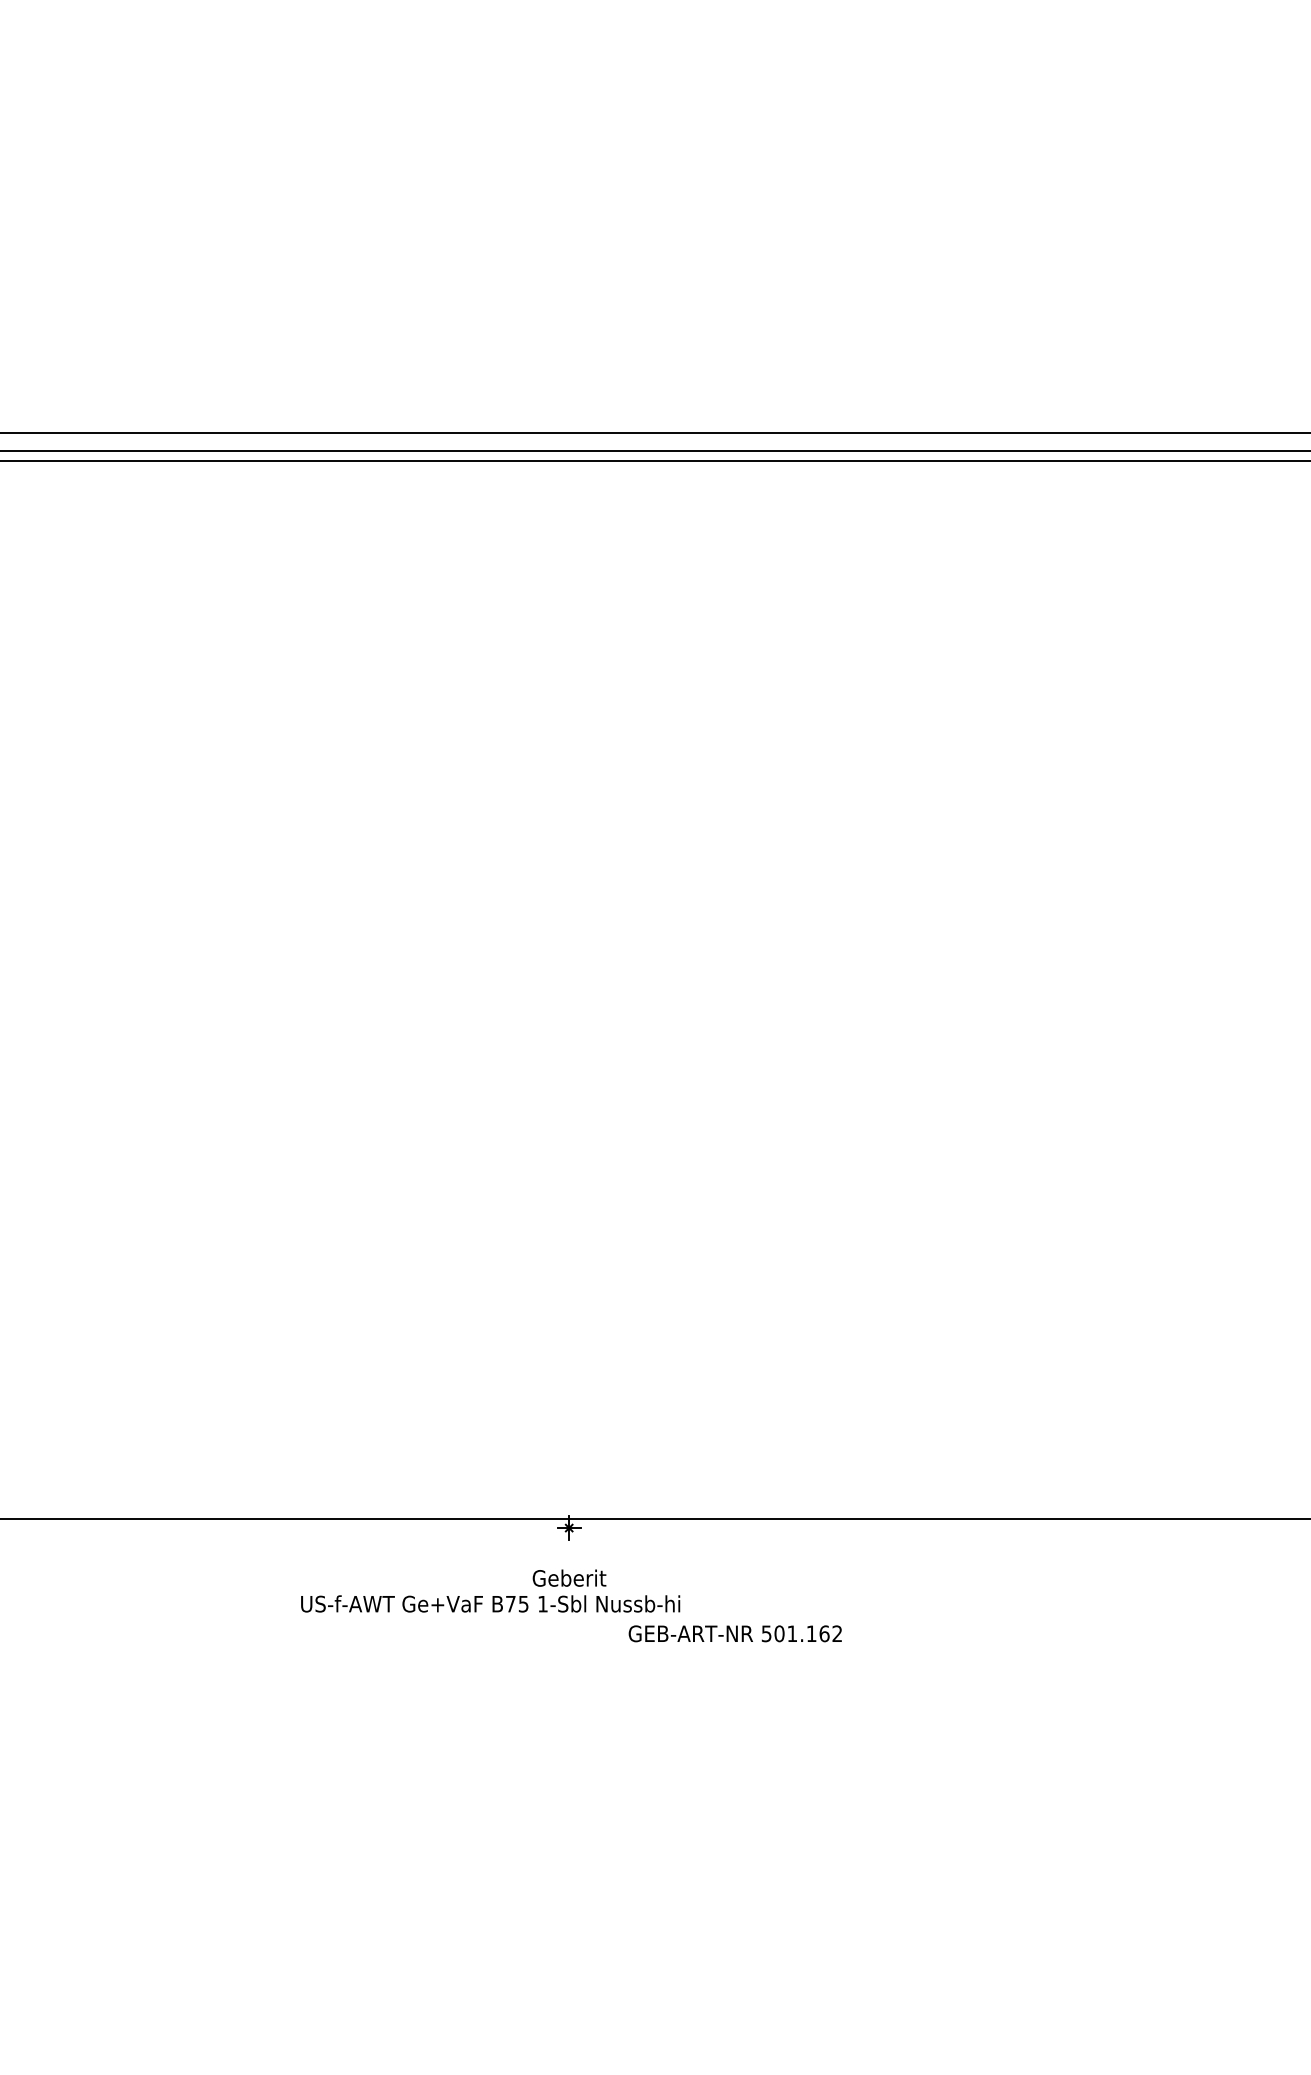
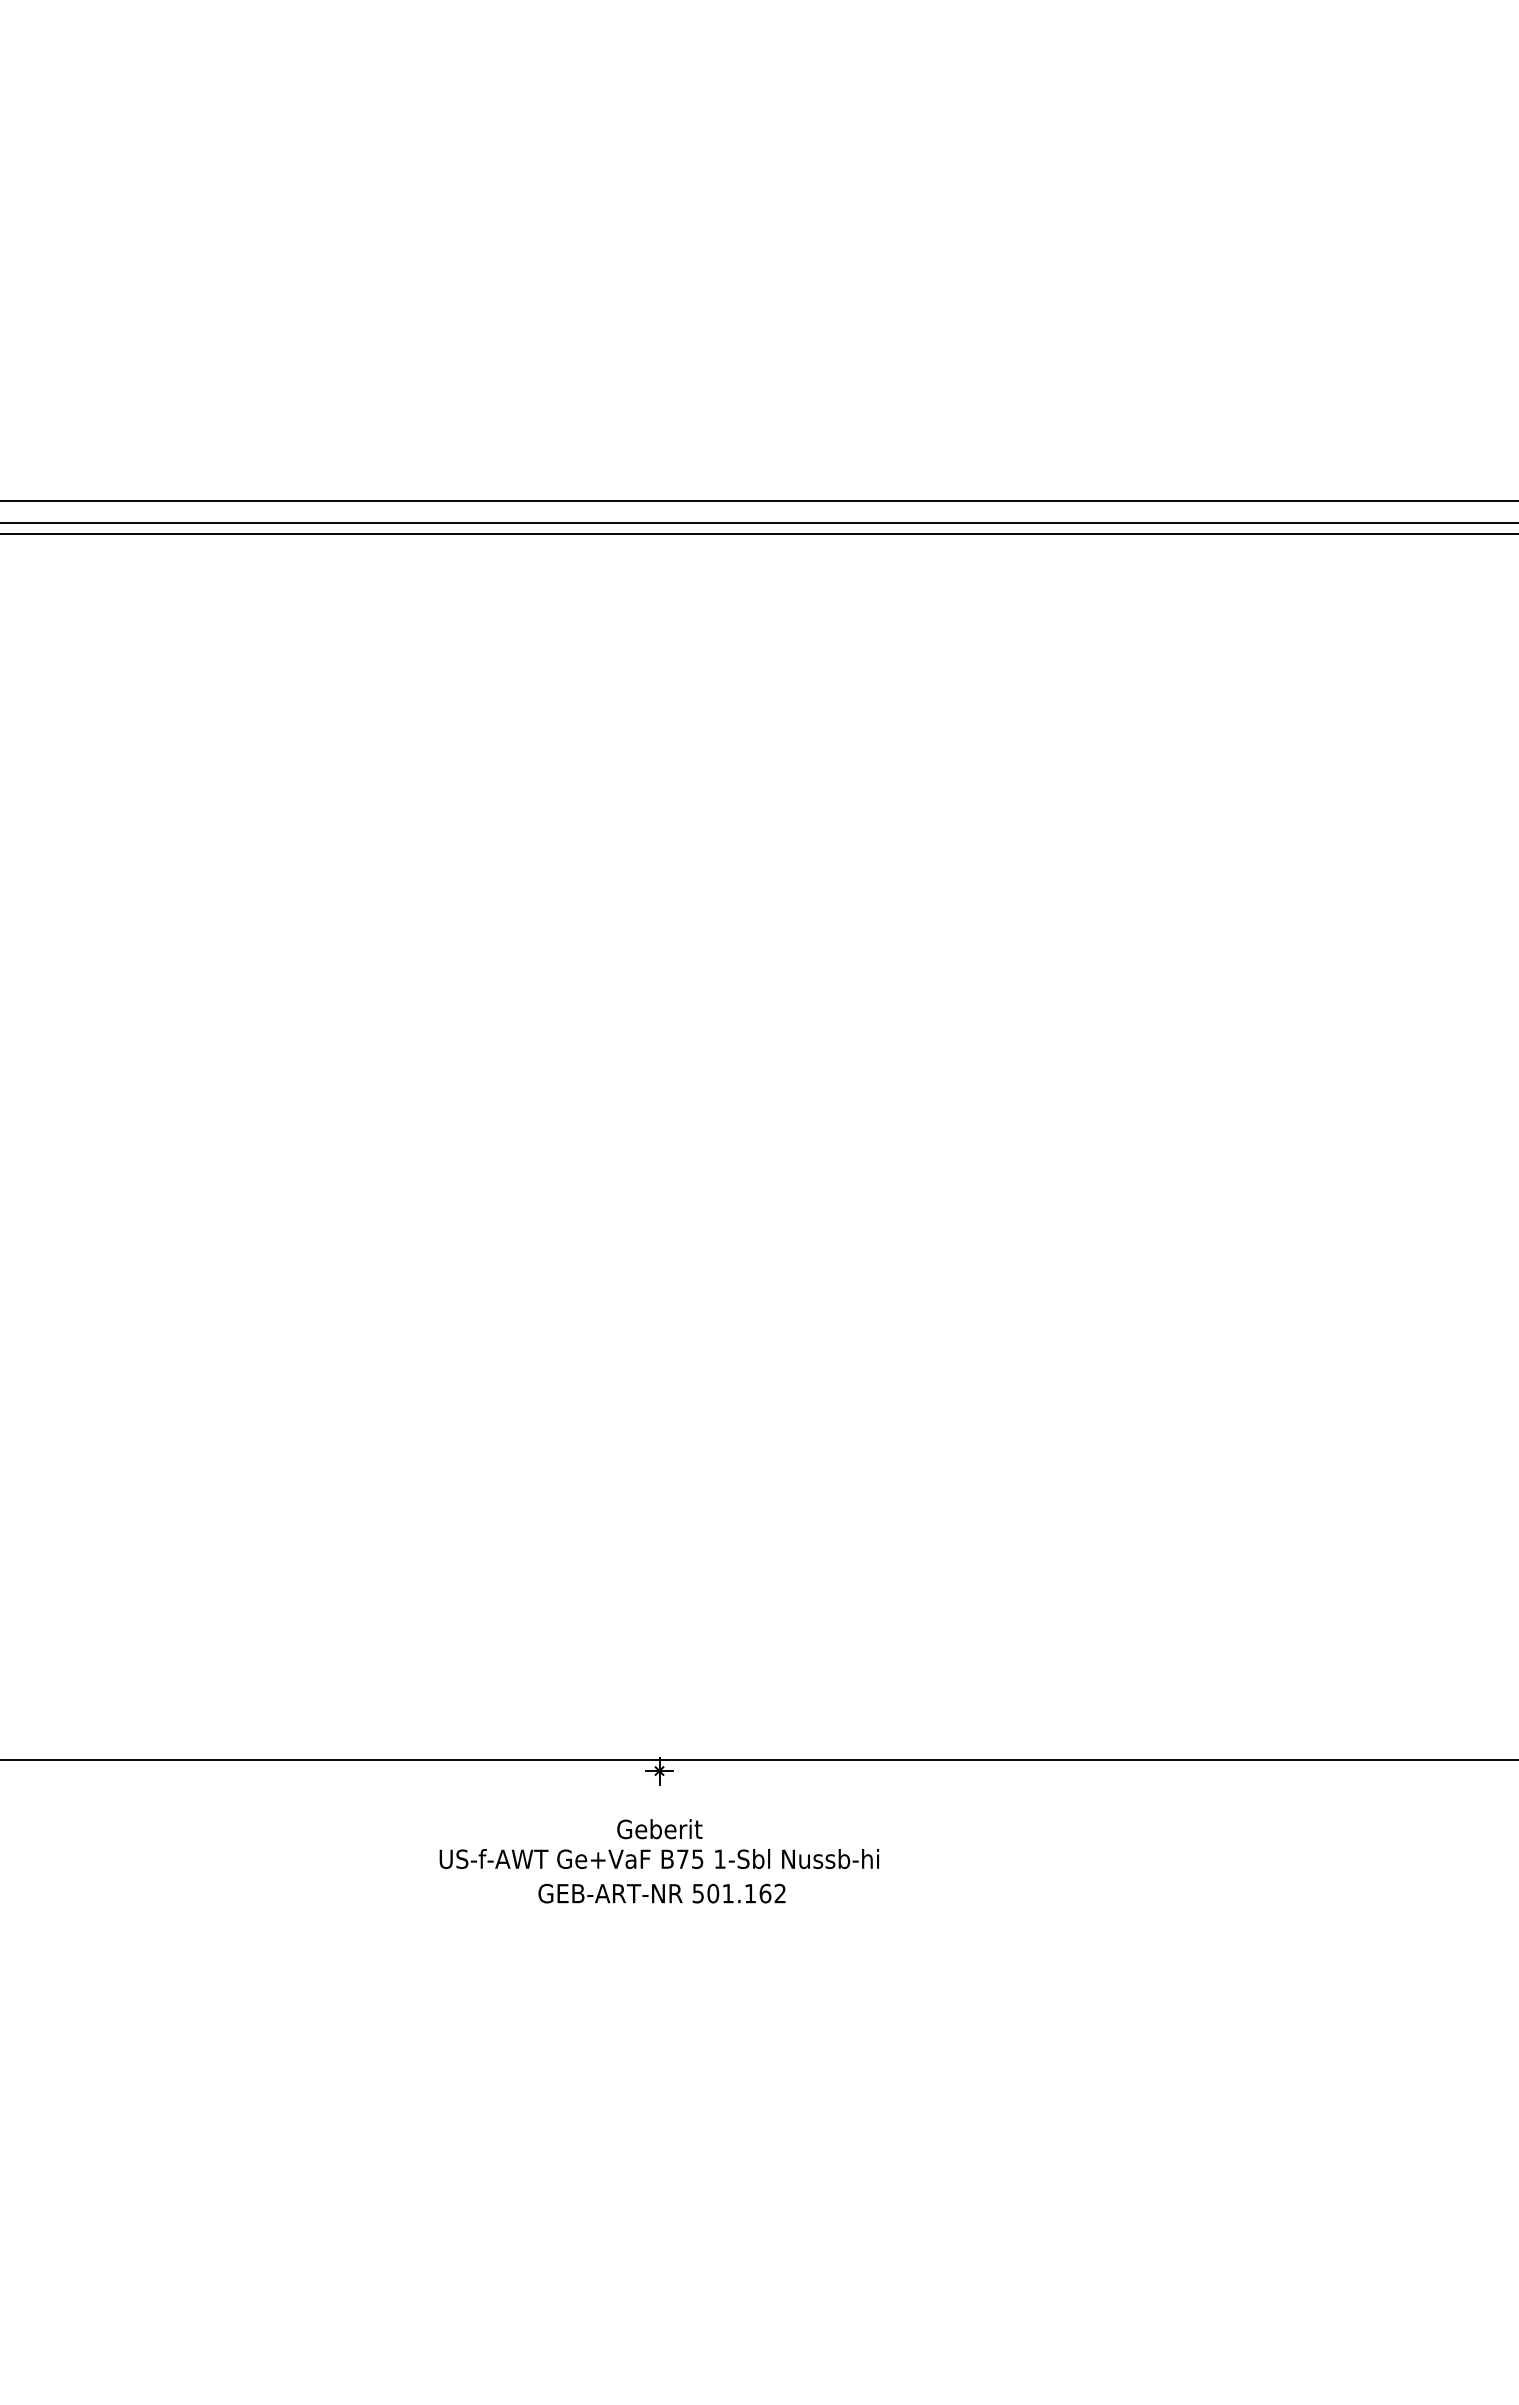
text: (489, 1603) -> (658, 1858), moved
text: (734, 1633) -> (661, 1893), moved

